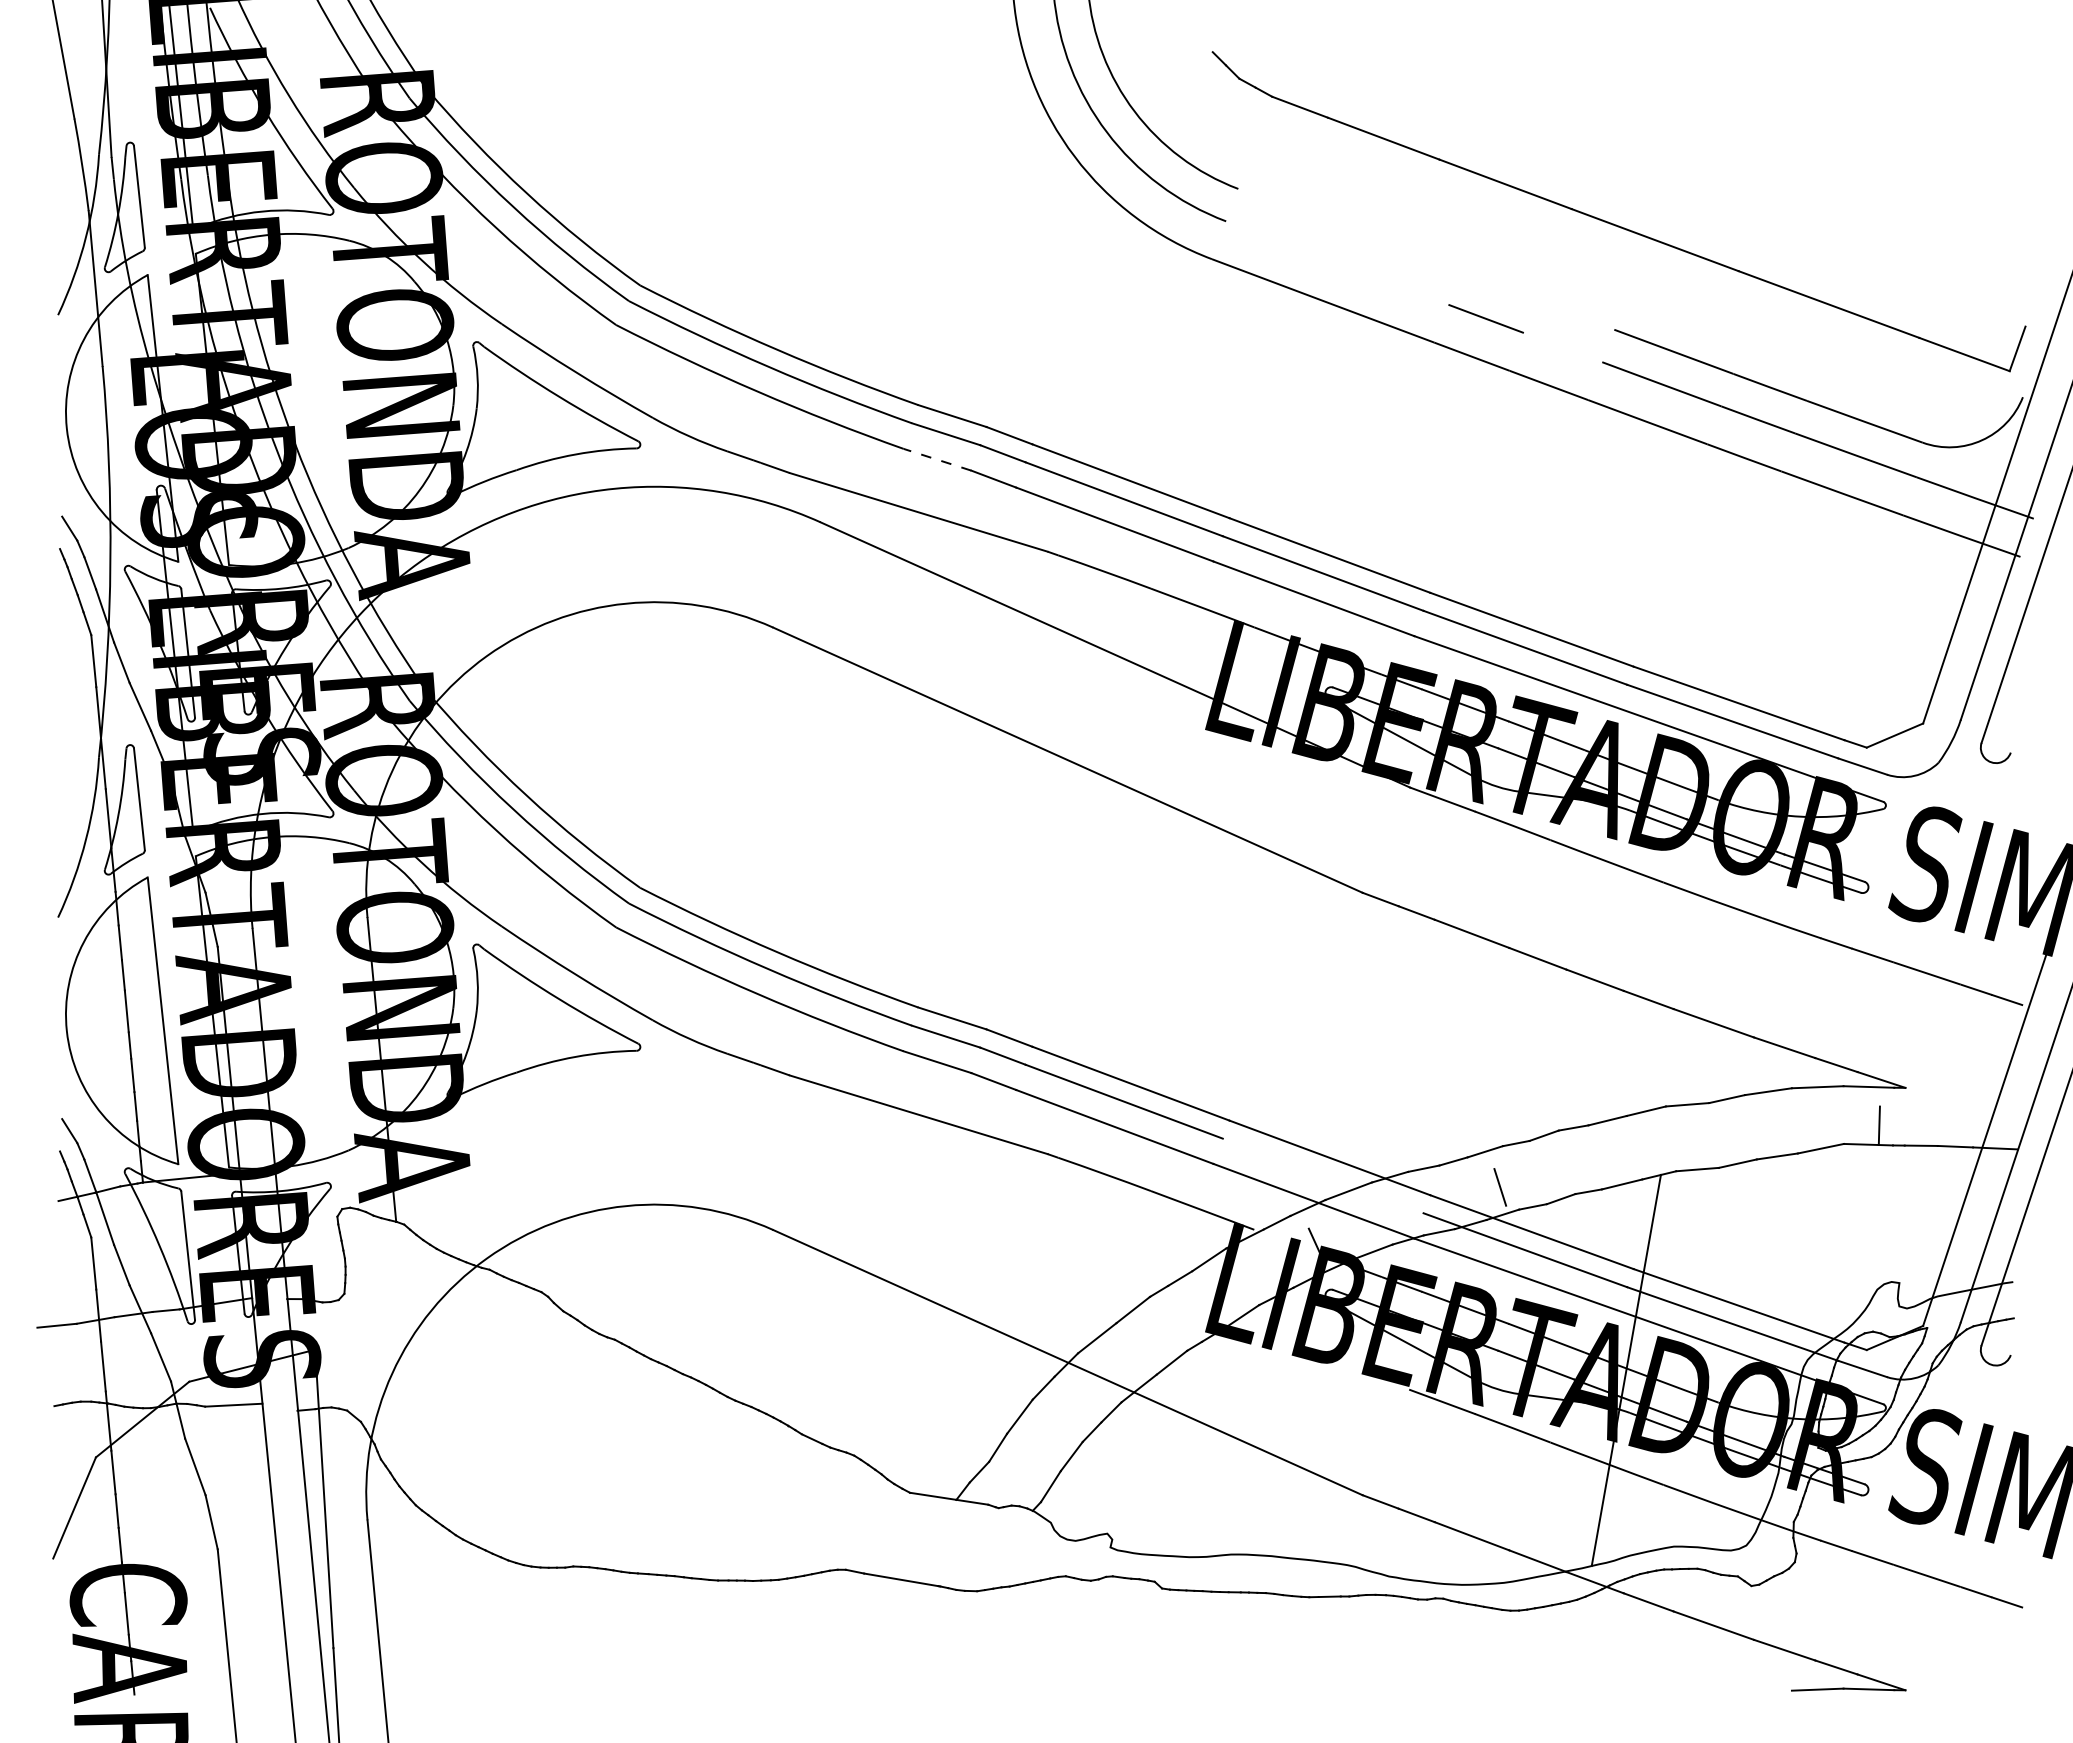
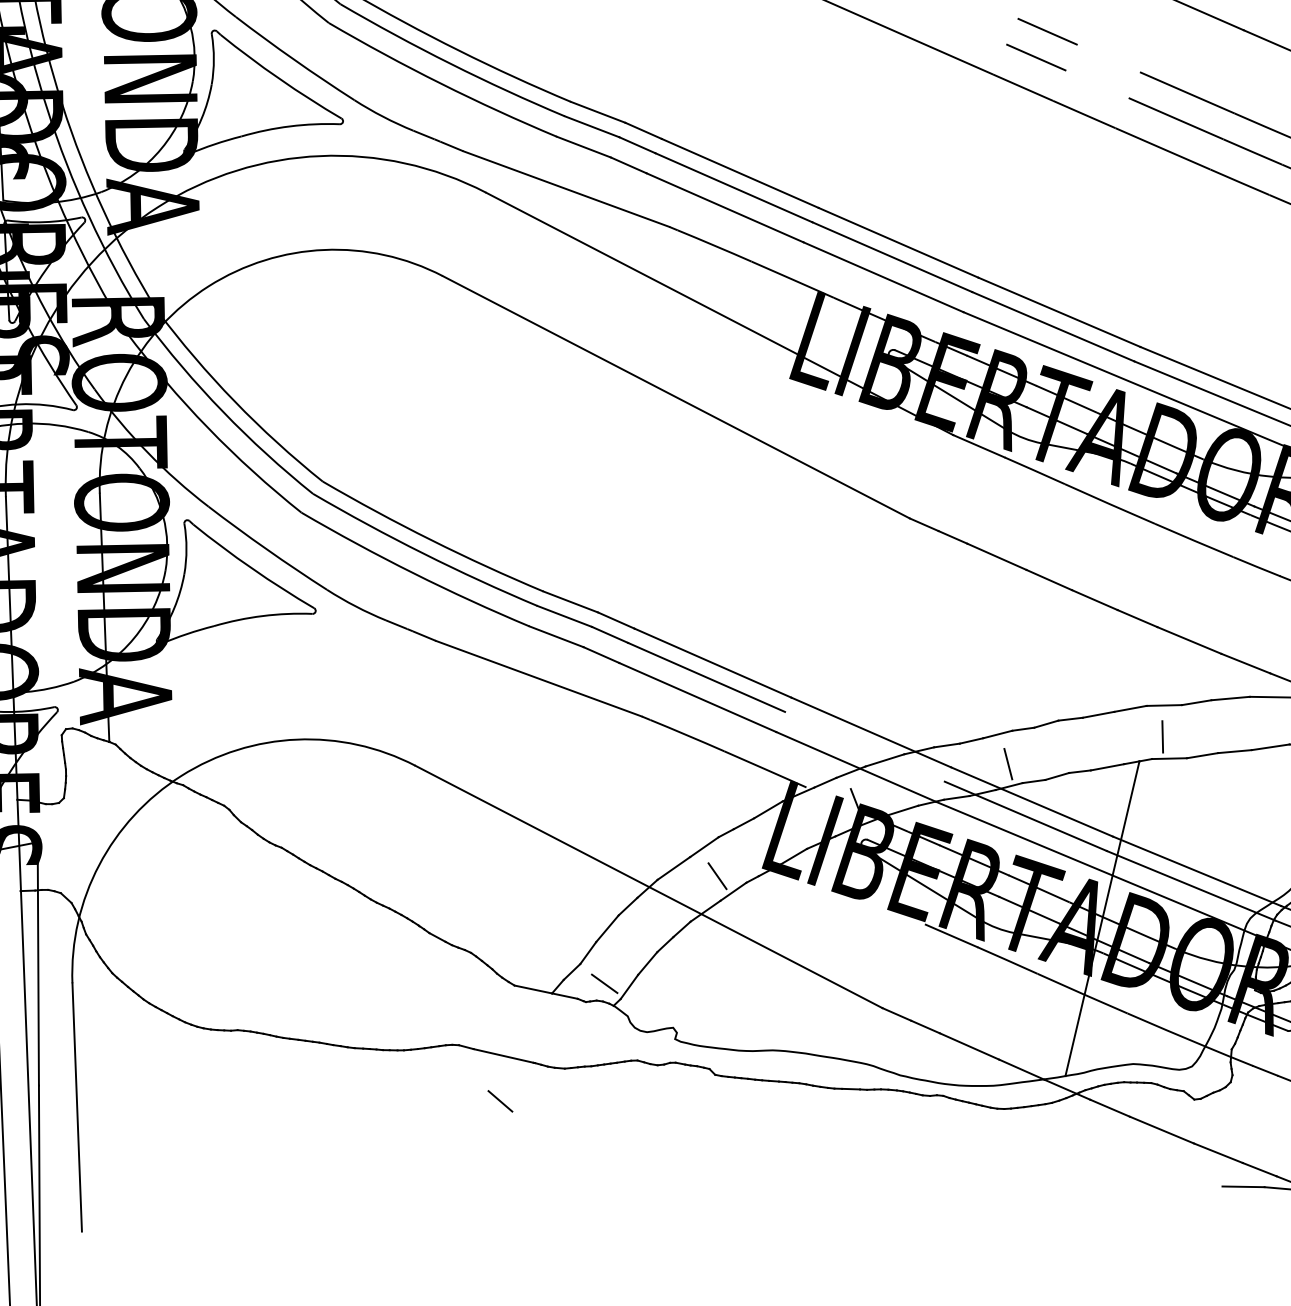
line: (1498, 286) -> (1047, 31), added
line: (937, 459) -> (583, 146), dashed -> solid
line: (1687, 1143) -> (1162, 736), added
line: (1151, 1344) -> (717, 876), added
line: (1020, 1484) -> (604, 983), added
line: (900, 1635) -> (500, 1101), added

